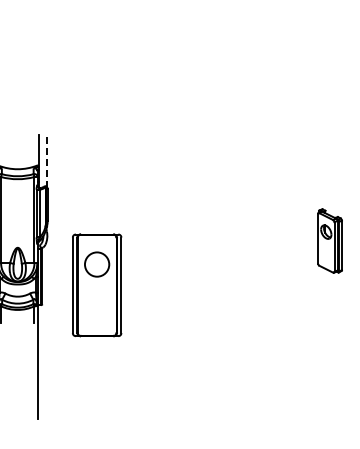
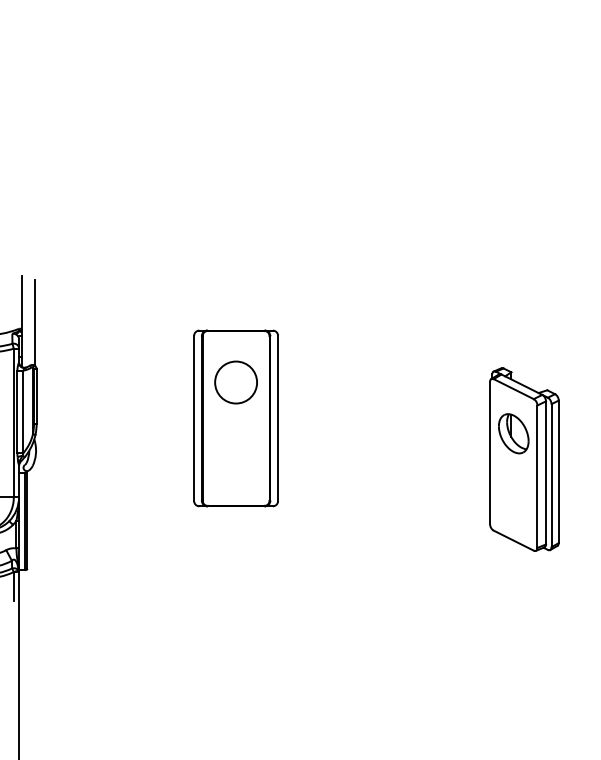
line: (46, 161) -> (34, 321), dashed -> solid
part: (329, 240) -> (523, 458), size x1.67
part: (97, 285) -> (236, 418), moved

